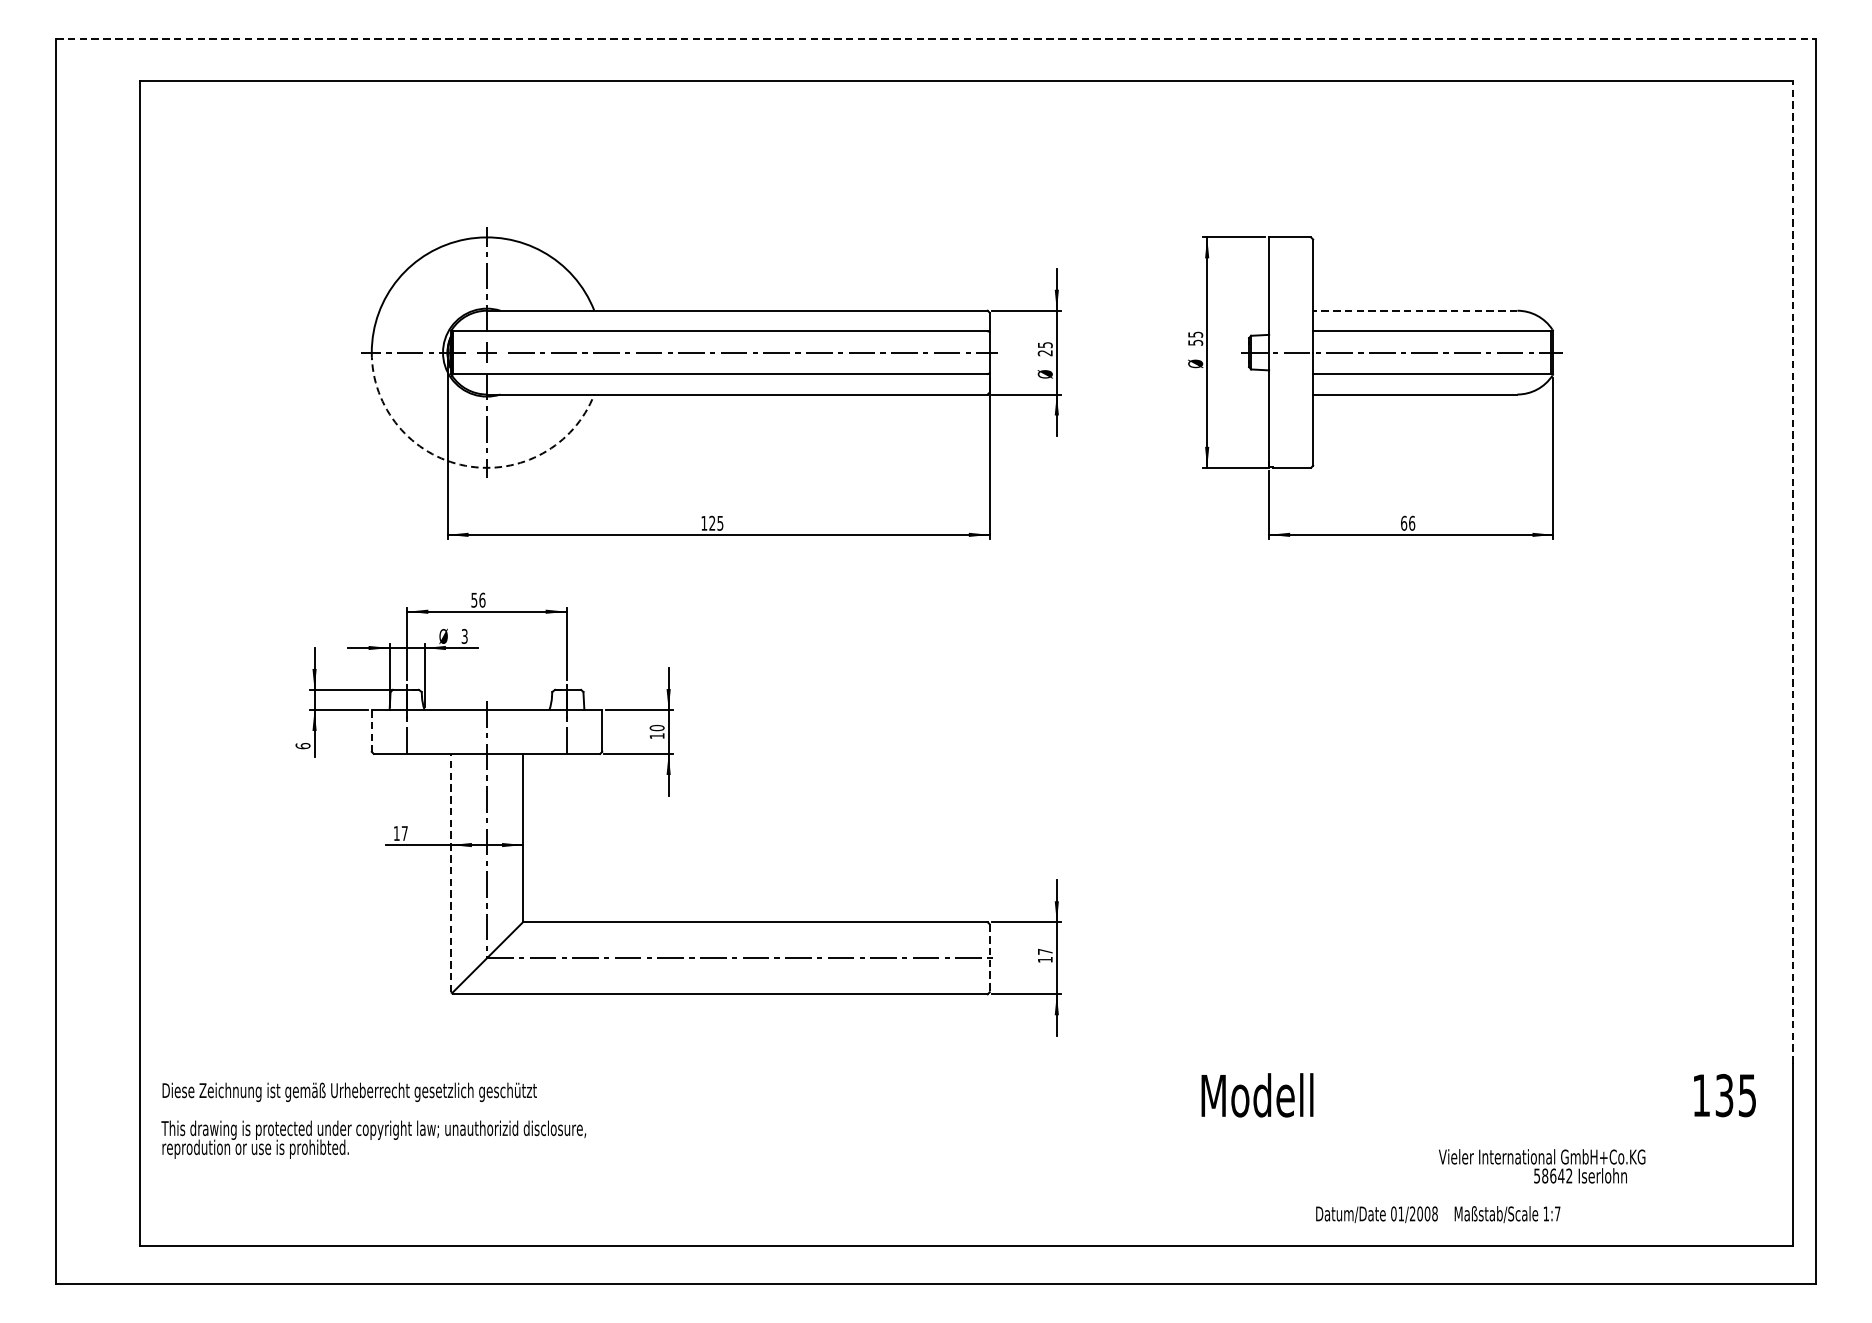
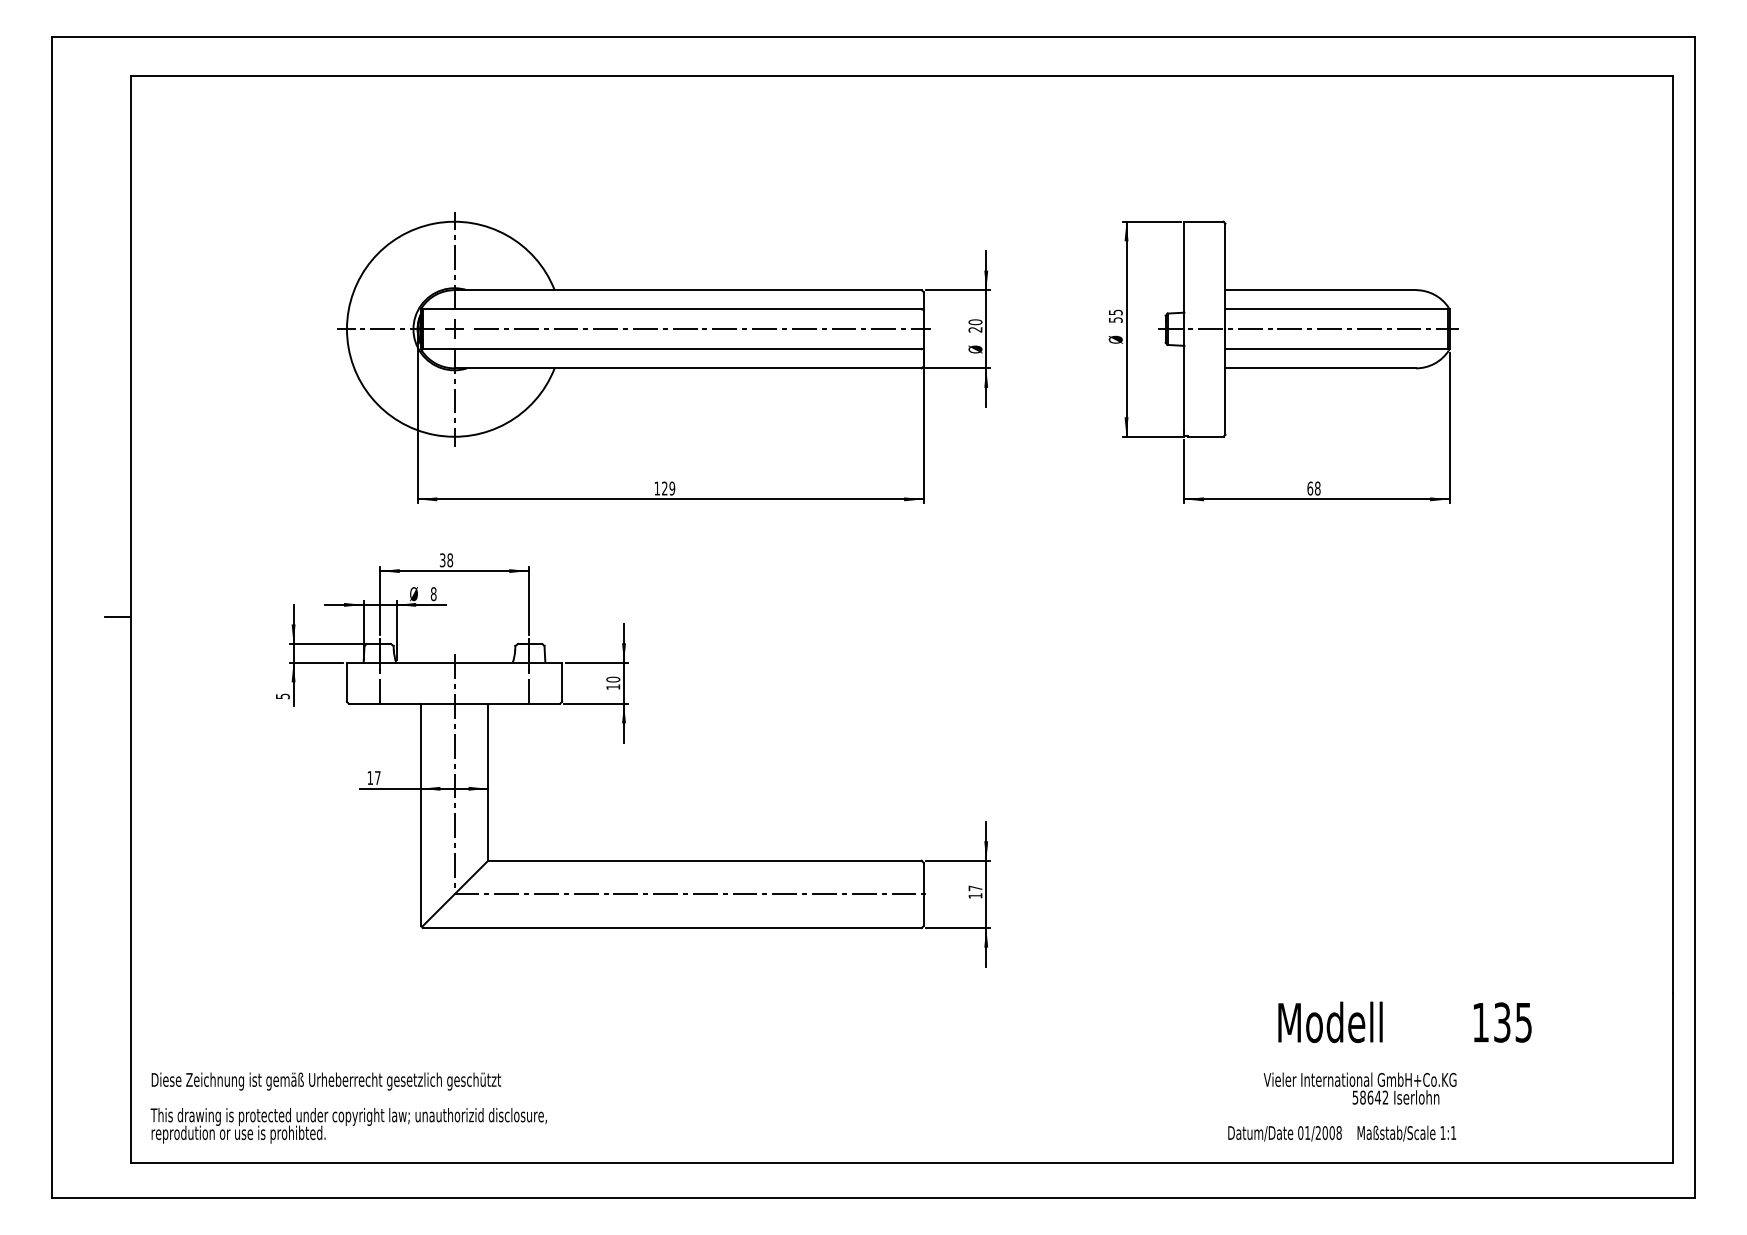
line: (936, 38) -> (873, 36), dashed -> solid
line: (1415, 311) -> (1320, 290), dashed -> solid
text: (1045, 345) -> (975, 322), 25 -> 20
arc: (465, 465) -> (434, 434), dashed -> solid
text: (720, 523) -> (672, 488), 125 -> 129
text: (1411, 523) -> (1317, 488), 66 -> 68
line: (1793, 571) -> (1673, 533), dashed -> solid
text: (478, 600) -> (446, 560), 56 -> 38
text: (464, 636) -> (433, 594), 3 -> 8
line: (125, 661) -> (117, 617), added
line: (371, 731) -> (346, 682), dashed -> solid
text: (302, 746) -> (282, 696), 6 -> 5
line: (450, 872) -> (420, 814), dashed -> solid
line: (989, 958) -> (923, 894), dashed -> solid
text: (1257, 1095) -> (1330, 1022), moved
text: (1724, 1095) -> (1502, 1022), moved
text: (373, 1120) -> (348, 1107), moved
text: (1541, 1166) -> (1359, 1088), moved
text: (1557, 1213) -> (1453, 1132), 1:7 -> 1:1

